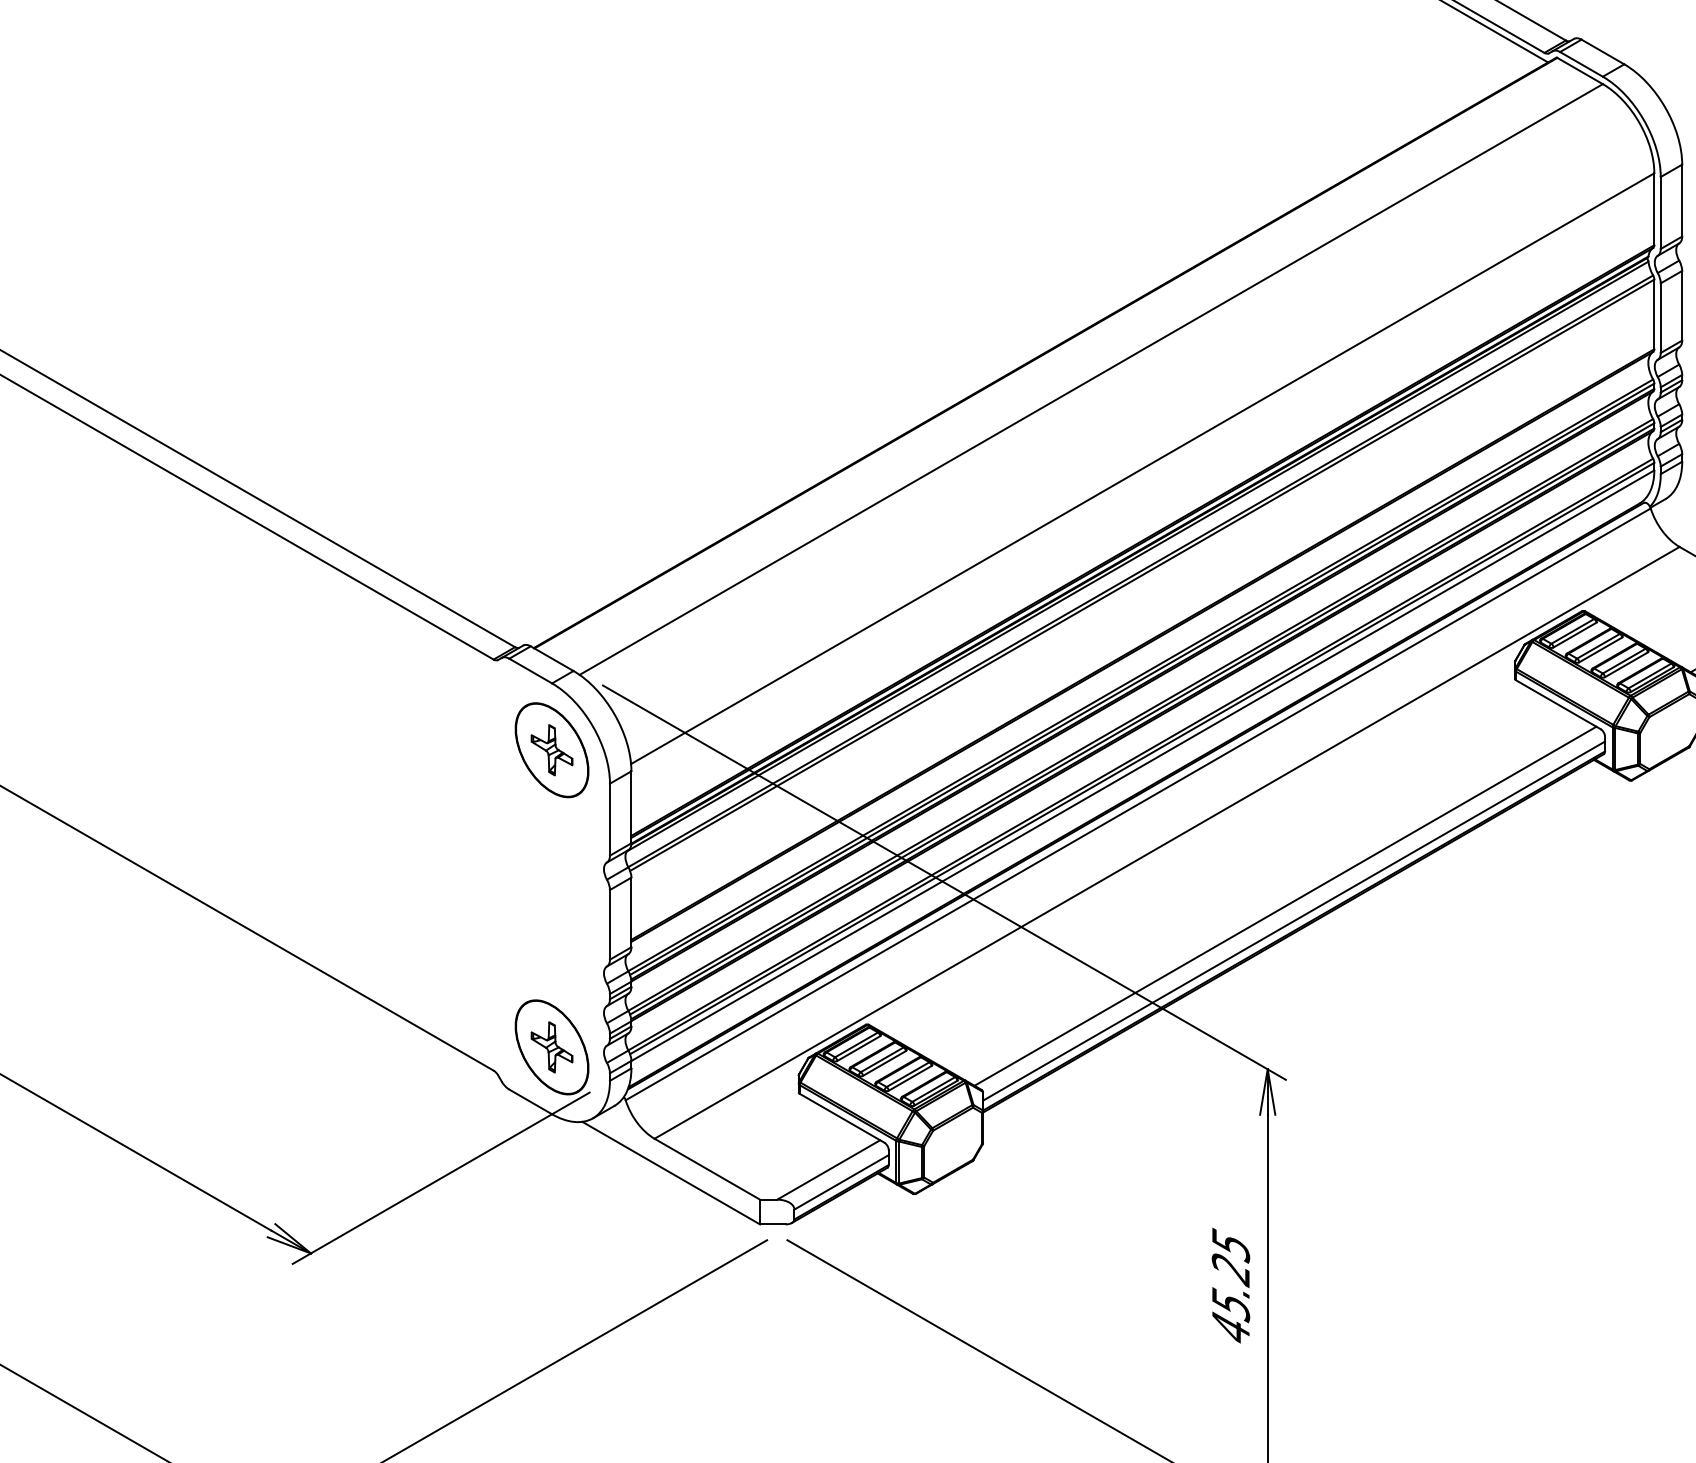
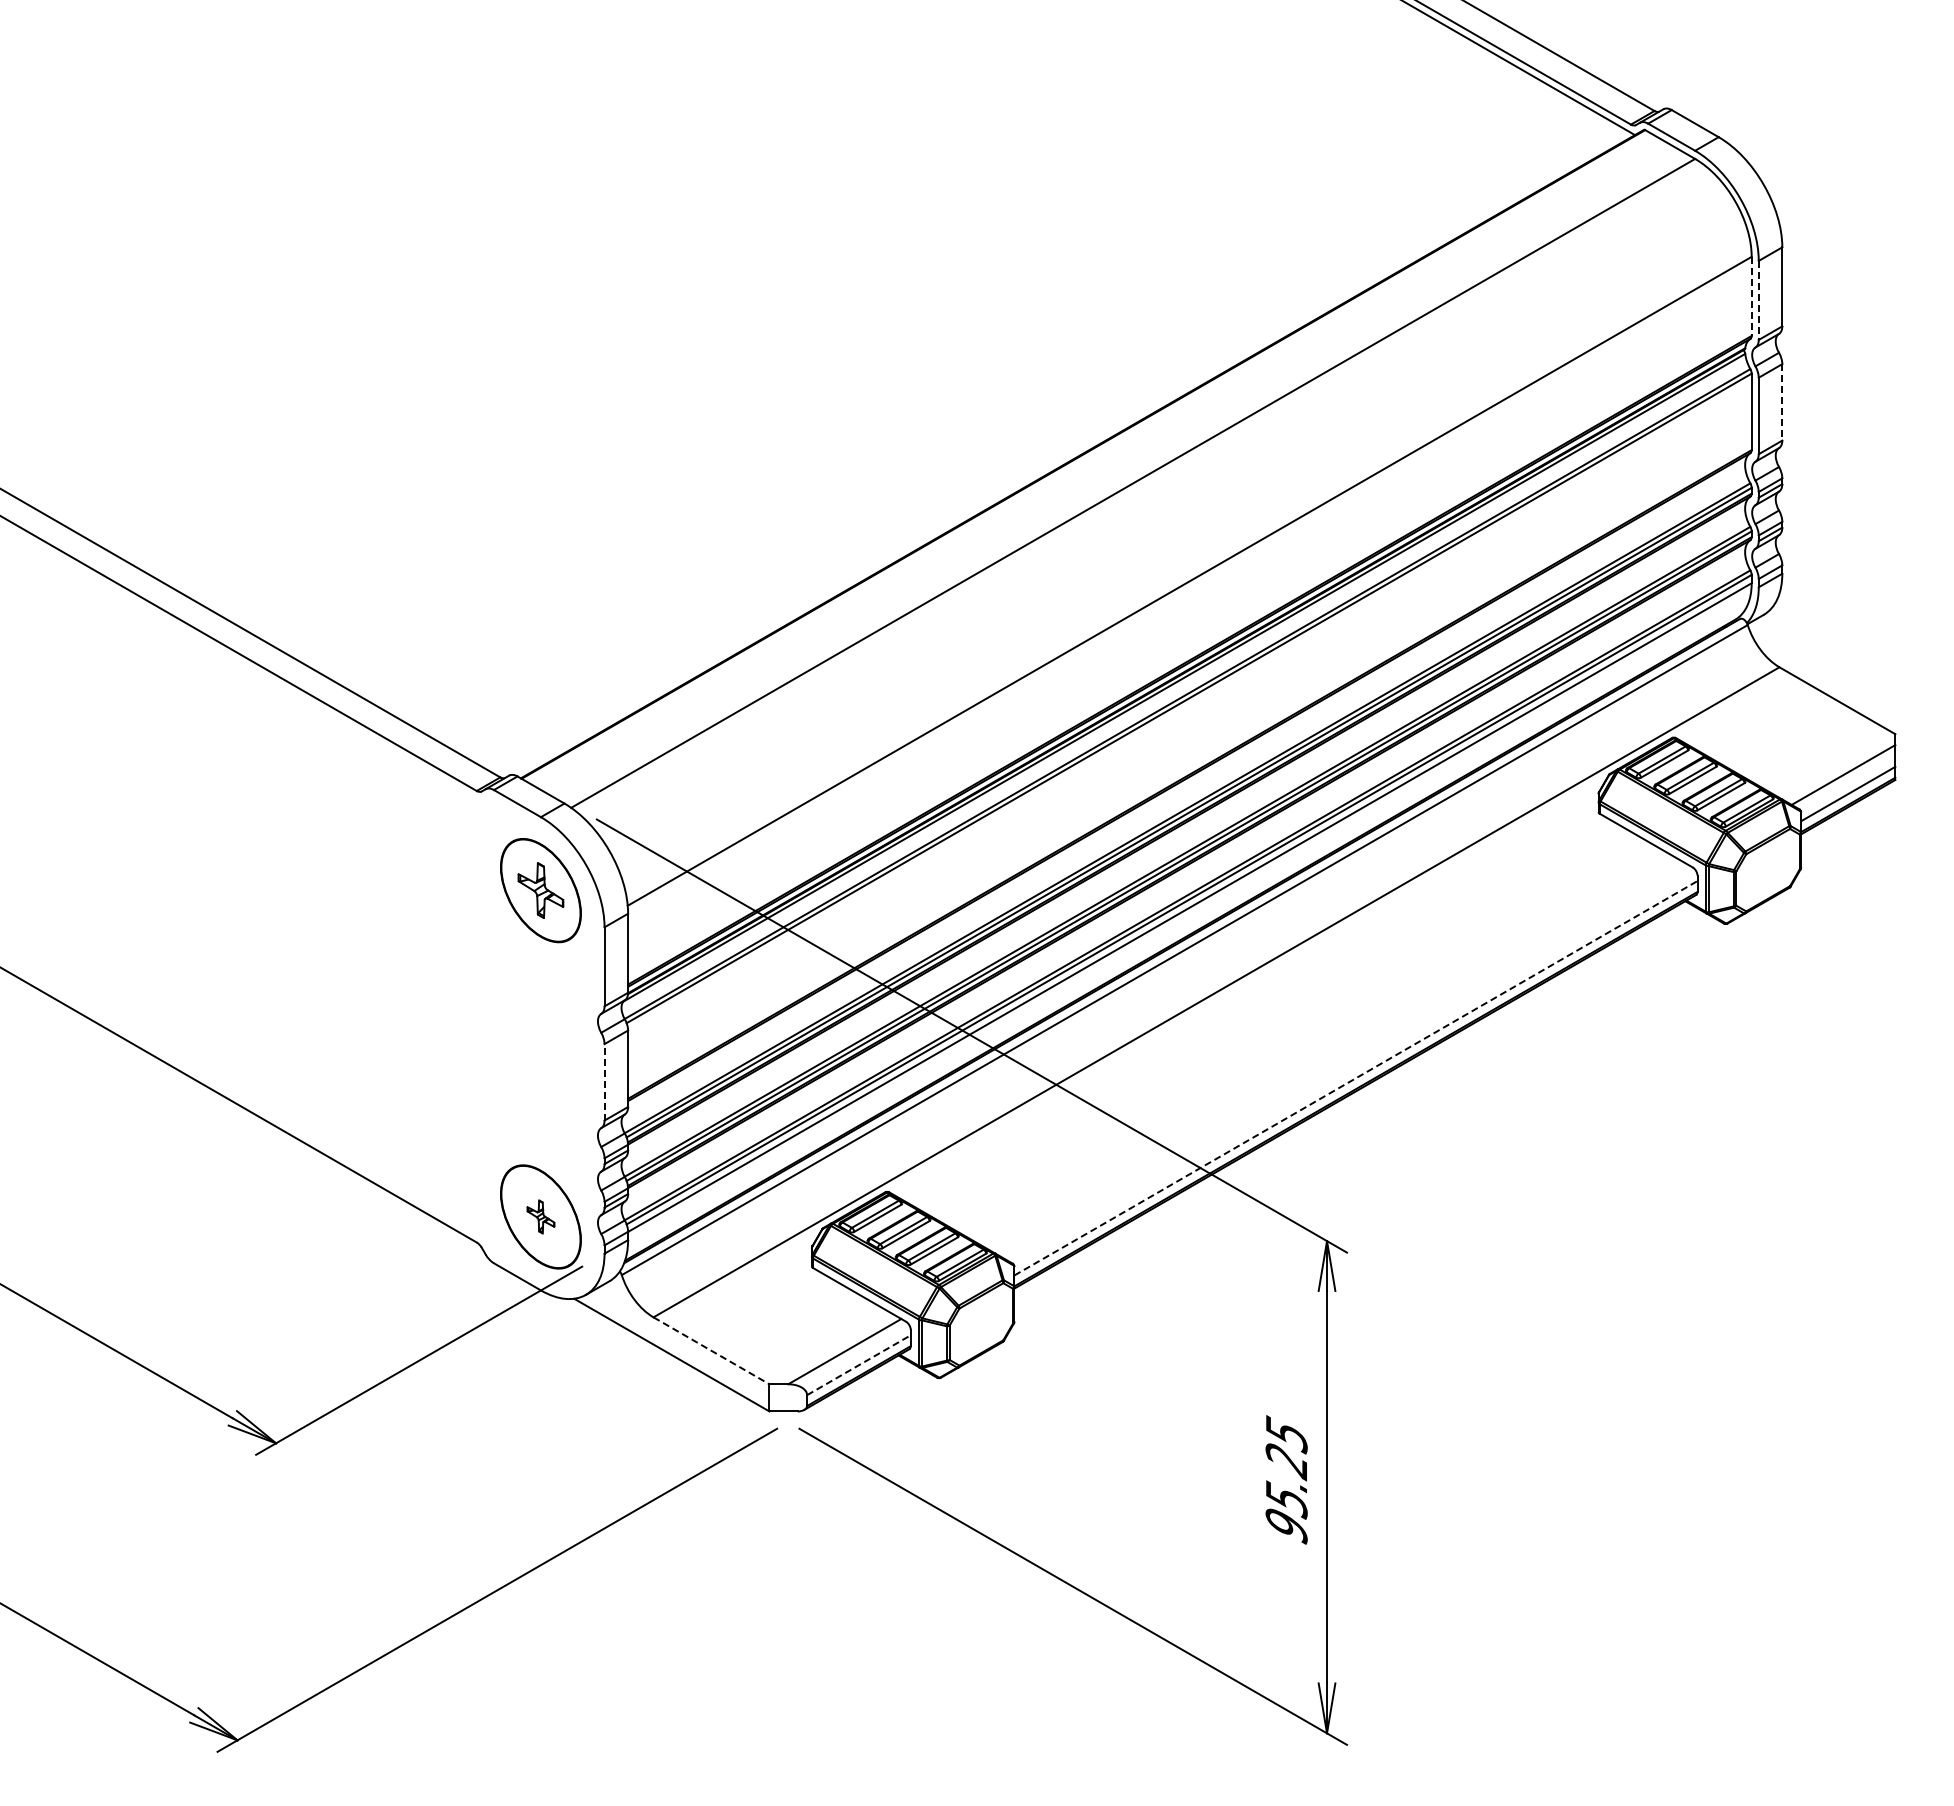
line: (1654, 209) -> (1751, 296), solid -> dashed
line: (1660, 213) -> (1758, 300), solid -> dashed
line: (1682, 305) -> (1782, 402), solid -> dashed
line: (1285, 905) -> (1346, 1061), removed
line: (1294, 921) -> (1356, 1078), solid -> dashed
line: (609, 924) -> (604, 1081), solid -> dashed
part: (551, 1046) -> (540, 1216), size x0.6
line: (707, 1168) -> (711, 1350), solid -> dashed
line: (841, 1182) -> (858, 1365), solid -> dashed
text: (1230, 1328) -> (1286, 1525), 45.25 -> 95.25

